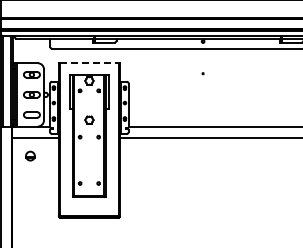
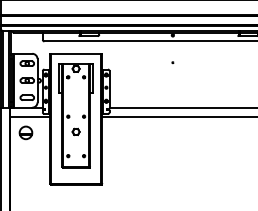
line: (89, 63) -> (76, 54), dashed -> solid
part: (89, 119) -> (76, 131), moved
part: (30, 155) -> (26, 132), size x1.67

